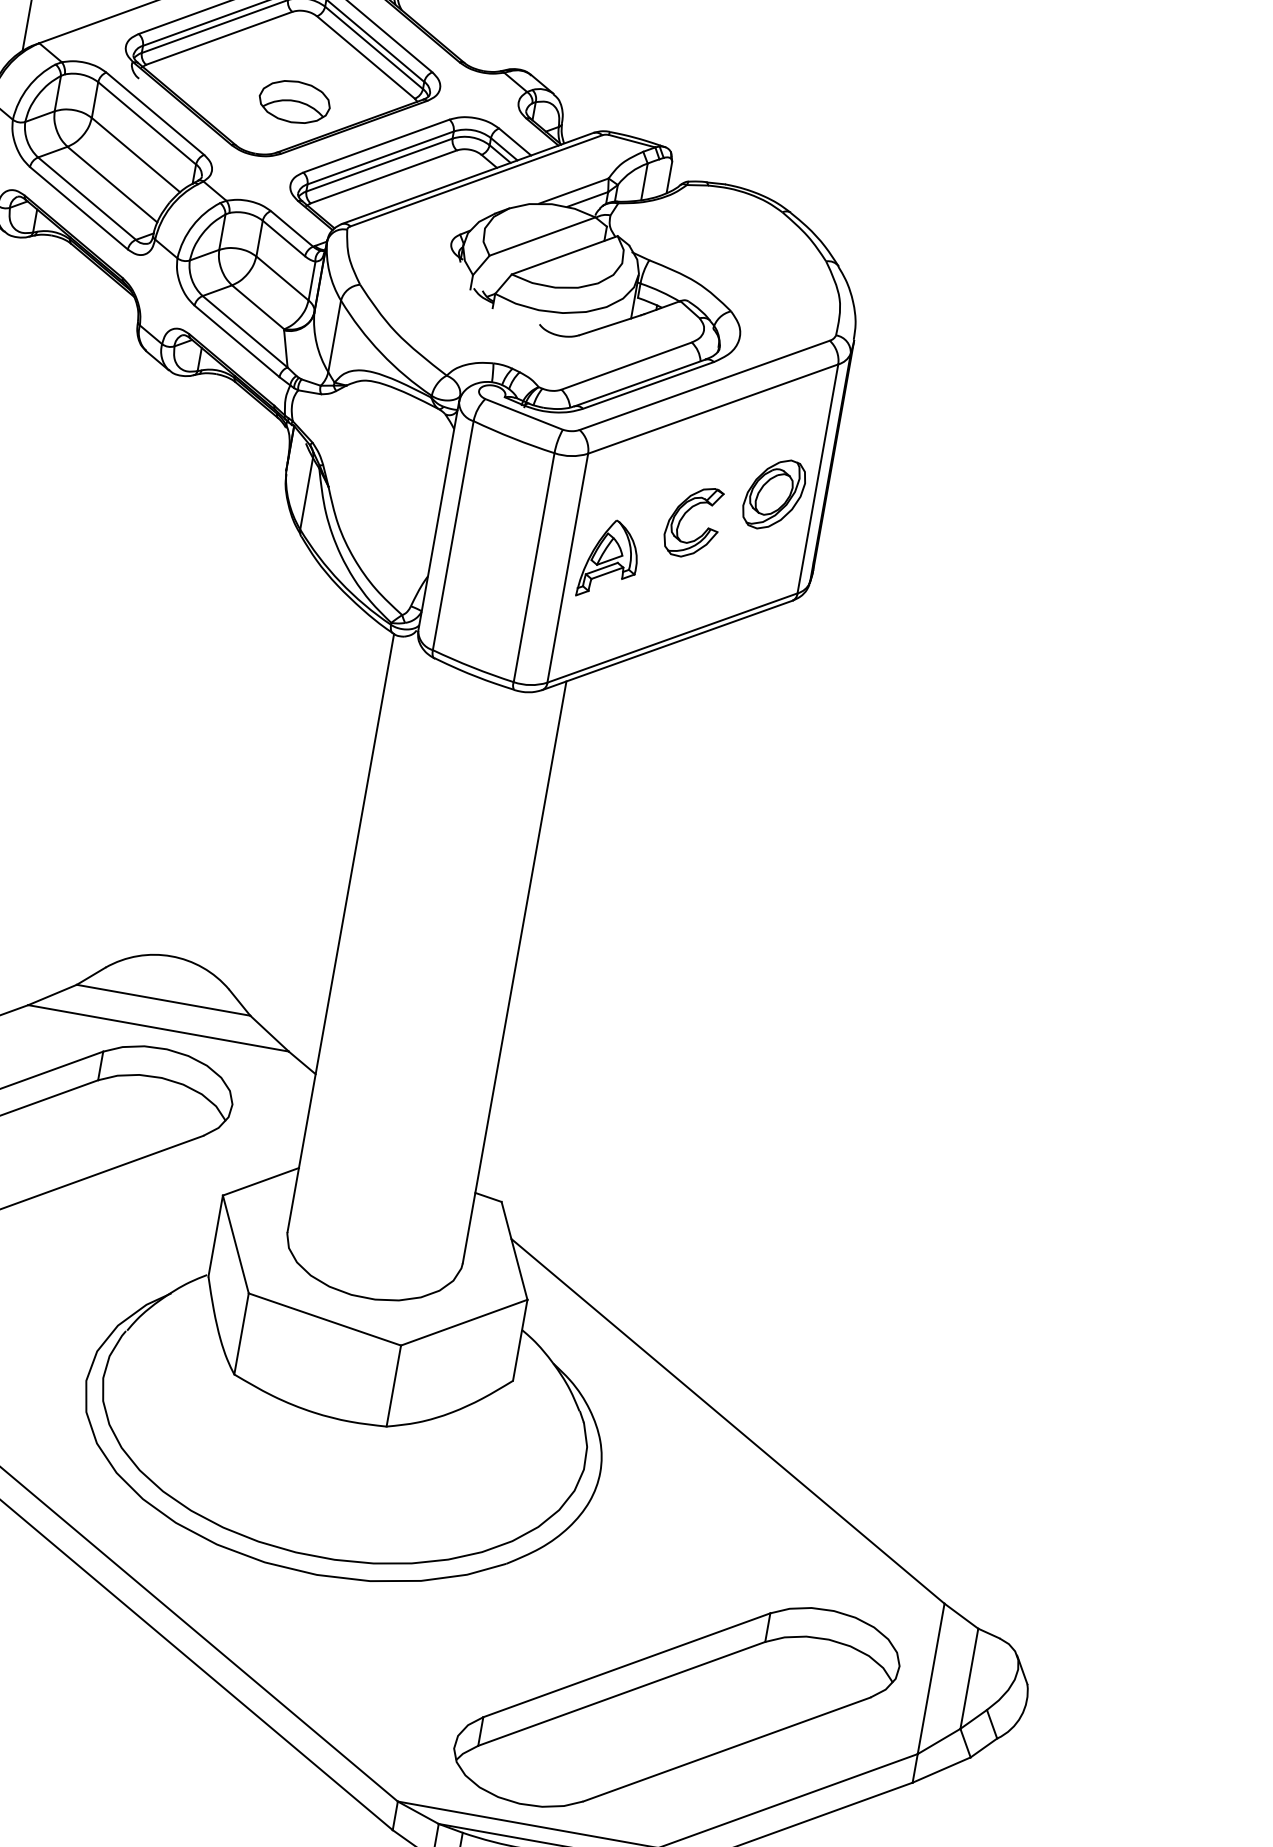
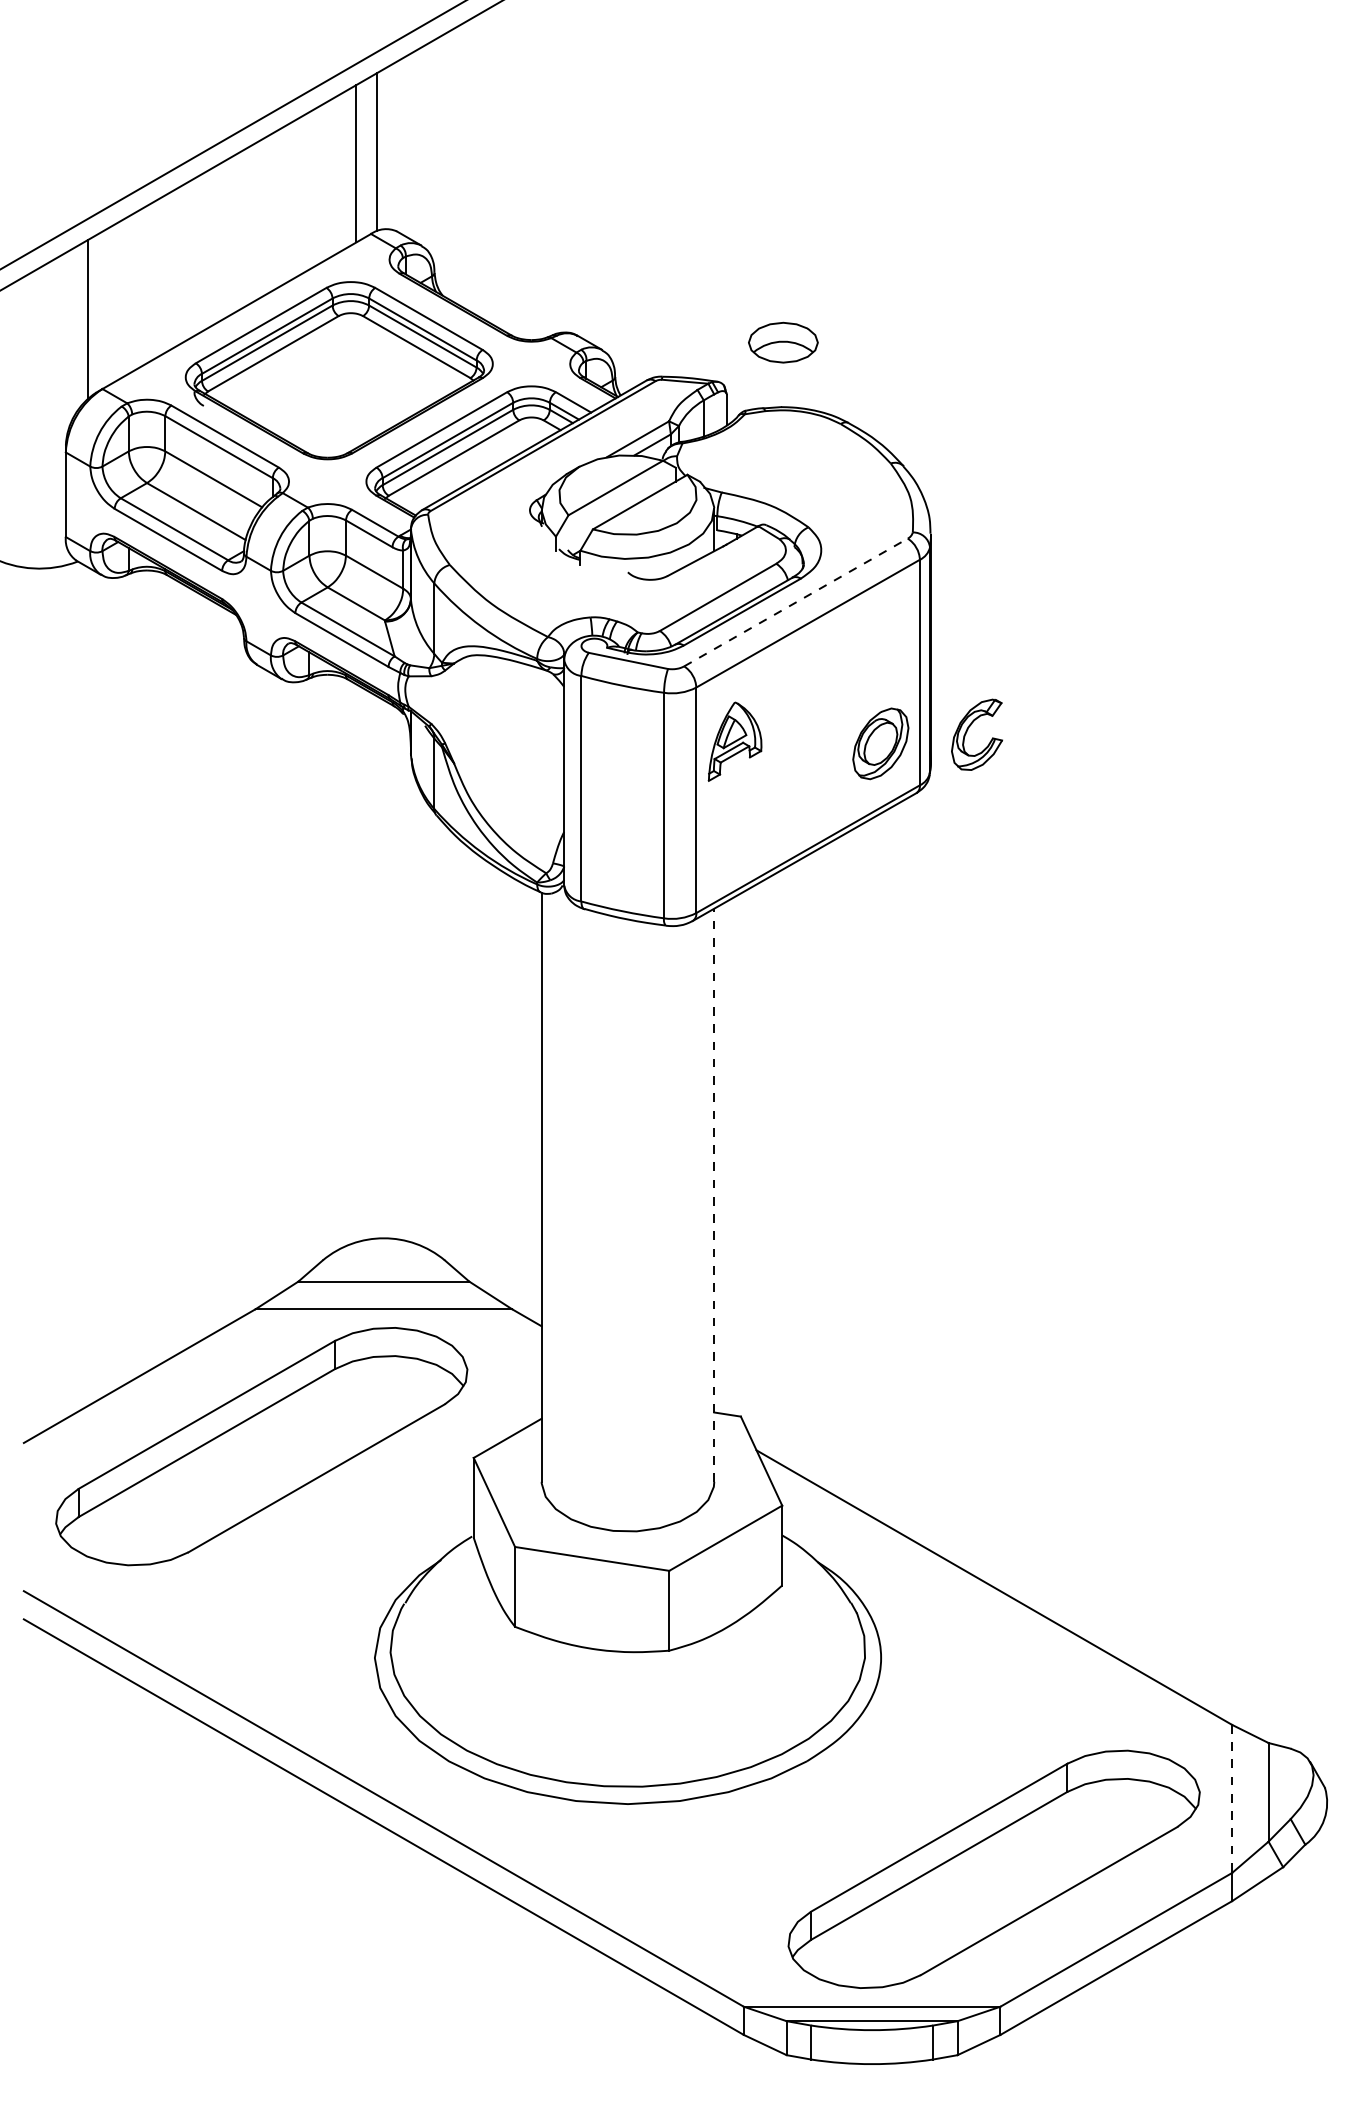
part: (294, 101) -> (783, 342), moved
line: (704, 385) -> (795, 602), solid -> dashed
part: (773, 494) -> (880, 743), moved
part: (683, 517) -> (967, 732), moved
part: (609, 560) -> (734, 741), moved
line: (514, 972) -> (714, 1195), solid -> dashed
line: (931, 1679) -> (1232, 1799), solid -> dashed

